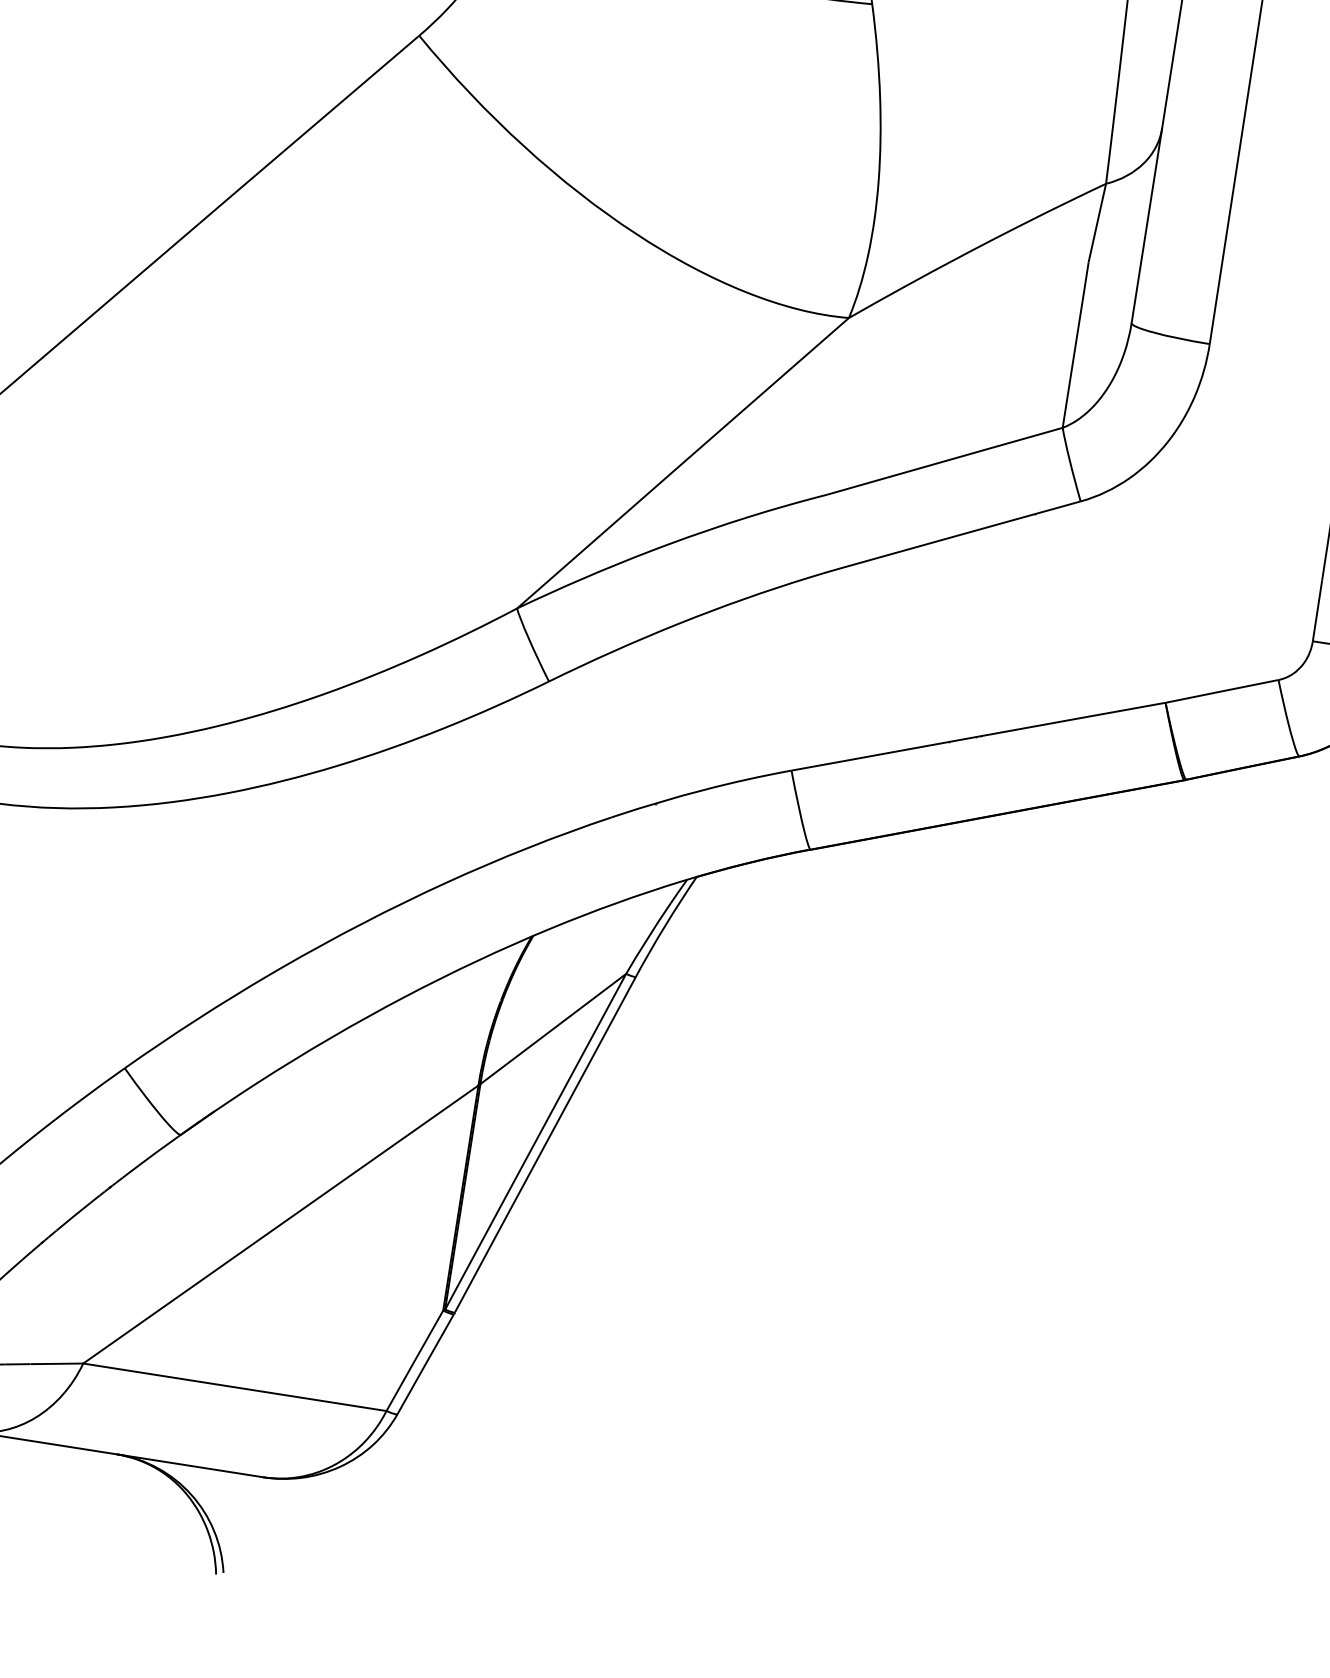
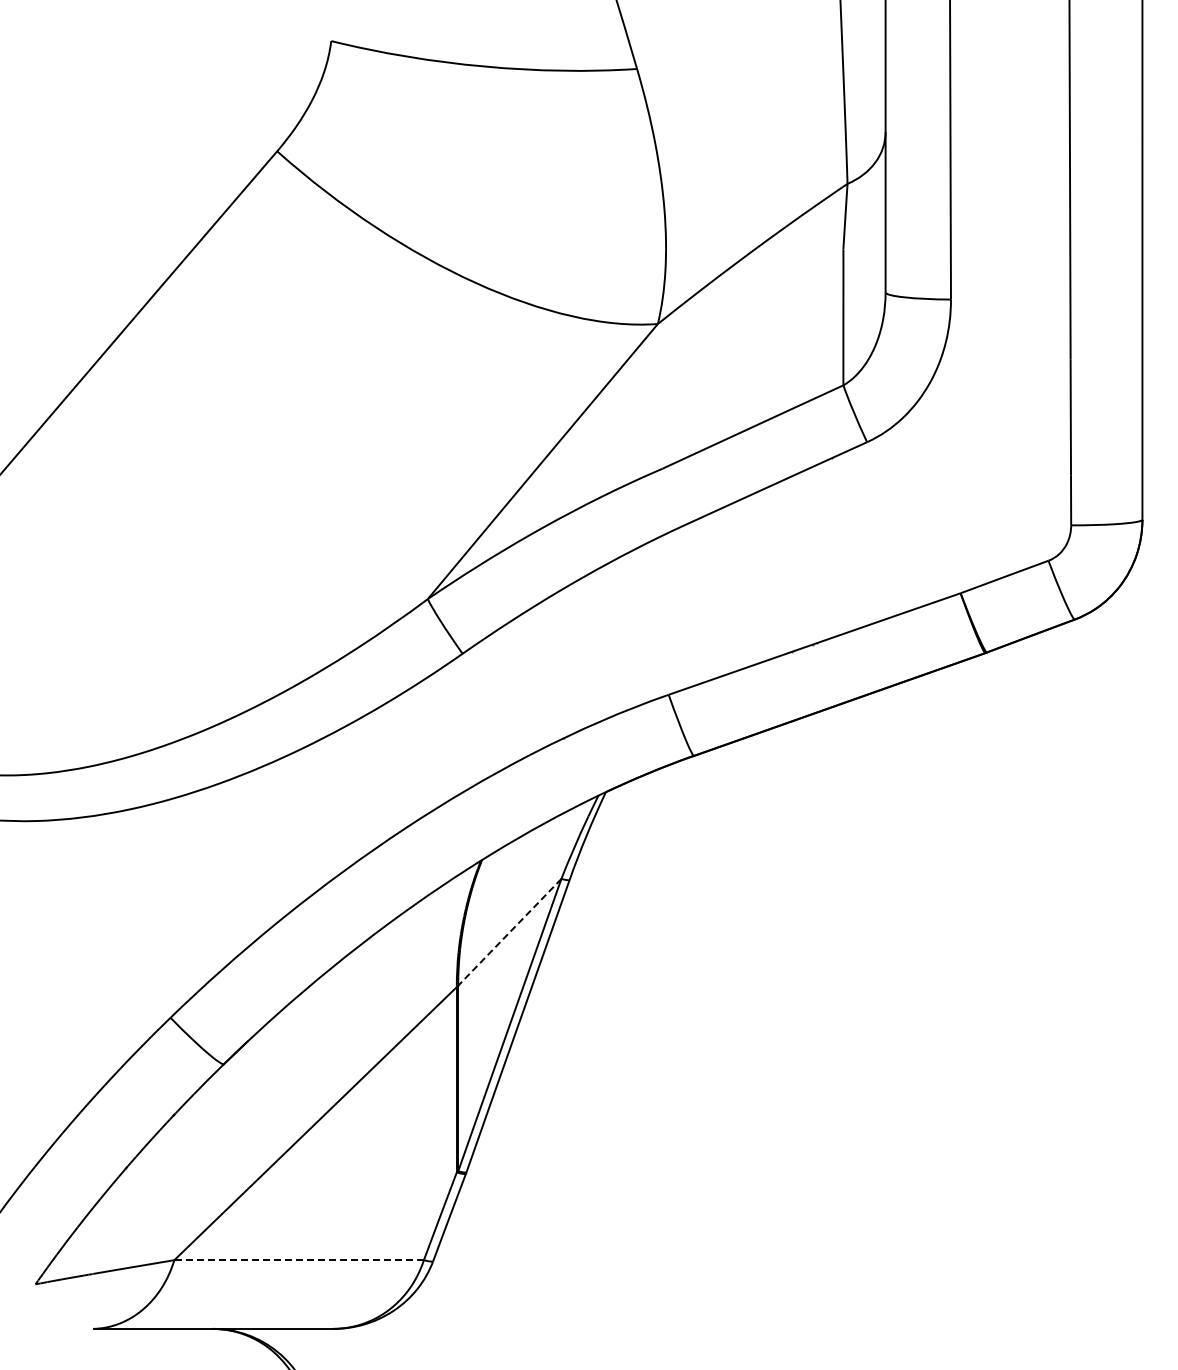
line: (552, 1029) -> (509, 932), solid -> dashed
line: (235, 1387) -> (299, 1260), solid -> dashed

